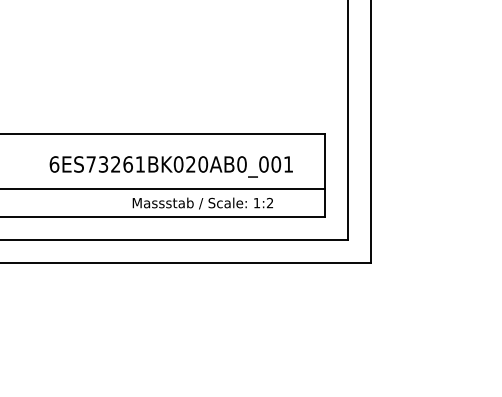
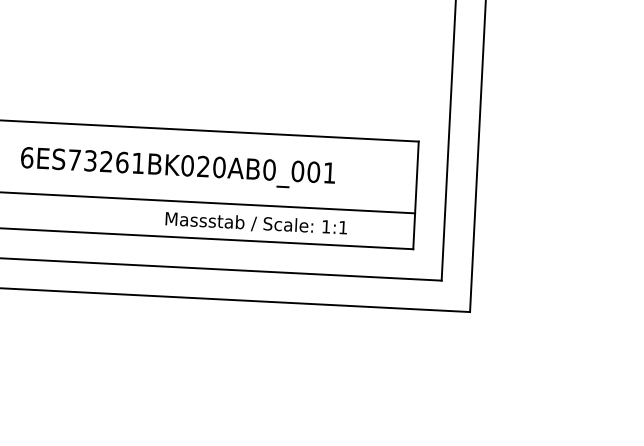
text: (170, 166) -> (177, 167), moved
text: (269, 202) -> (342, 226), 1:2 -> 1:1

